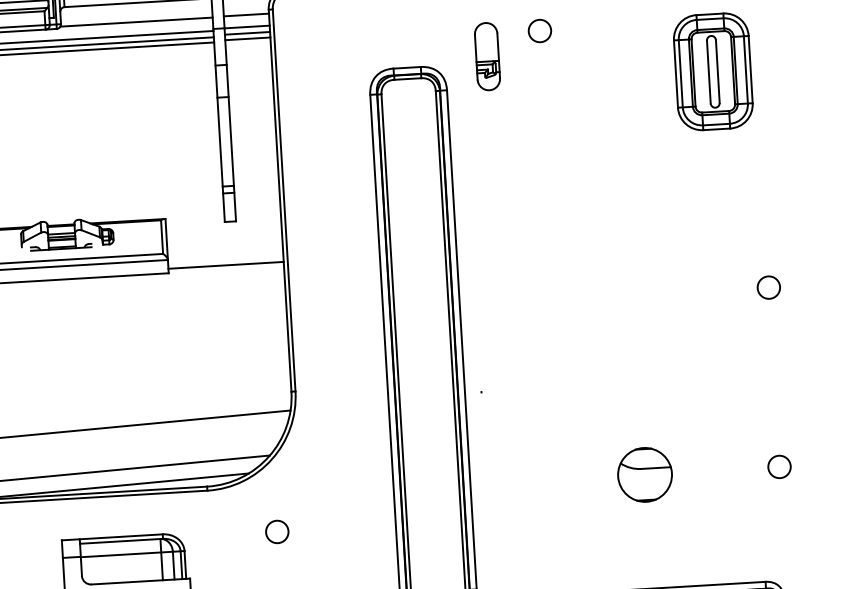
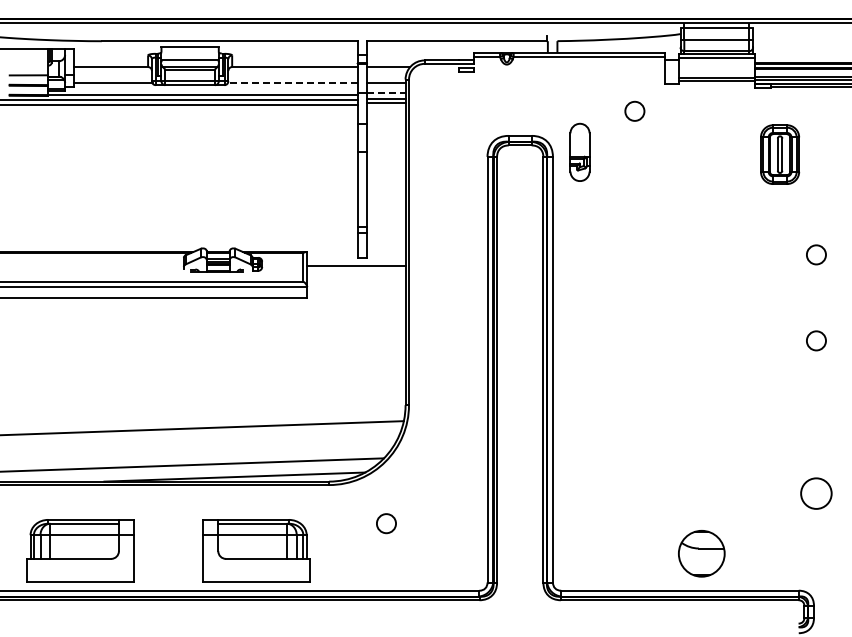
line: (136, 22) -> (292, 83), solid -> dashed
line: (247, 27) -> (386, 93), solid -> dashed
part: (486, 55) -> (579, 151), moved
part: (712, 71) -> (779, 154), size x0.6
circle: (762, 186) -> (816, 254), added
line: (226, 265) -> (356, 265), moved
circle: (779, 466) -> (816, 493), size x1.6
part: (644, 474) -> (701, 553), moved

